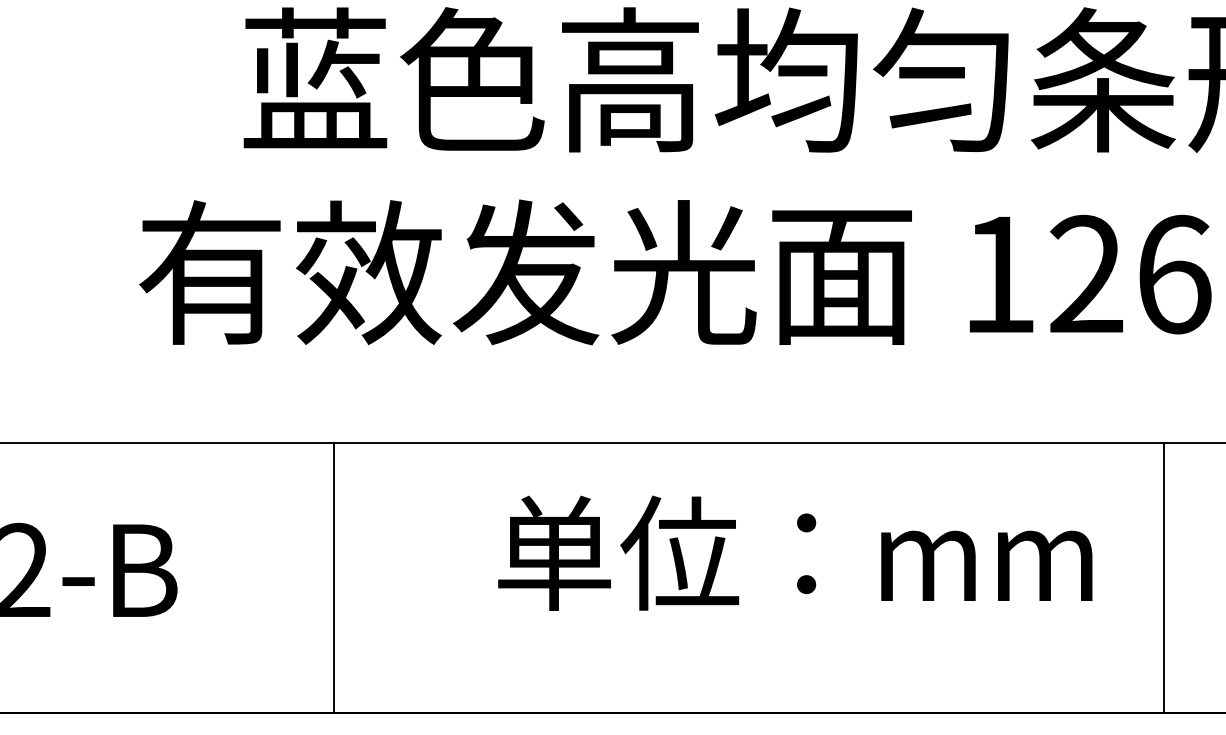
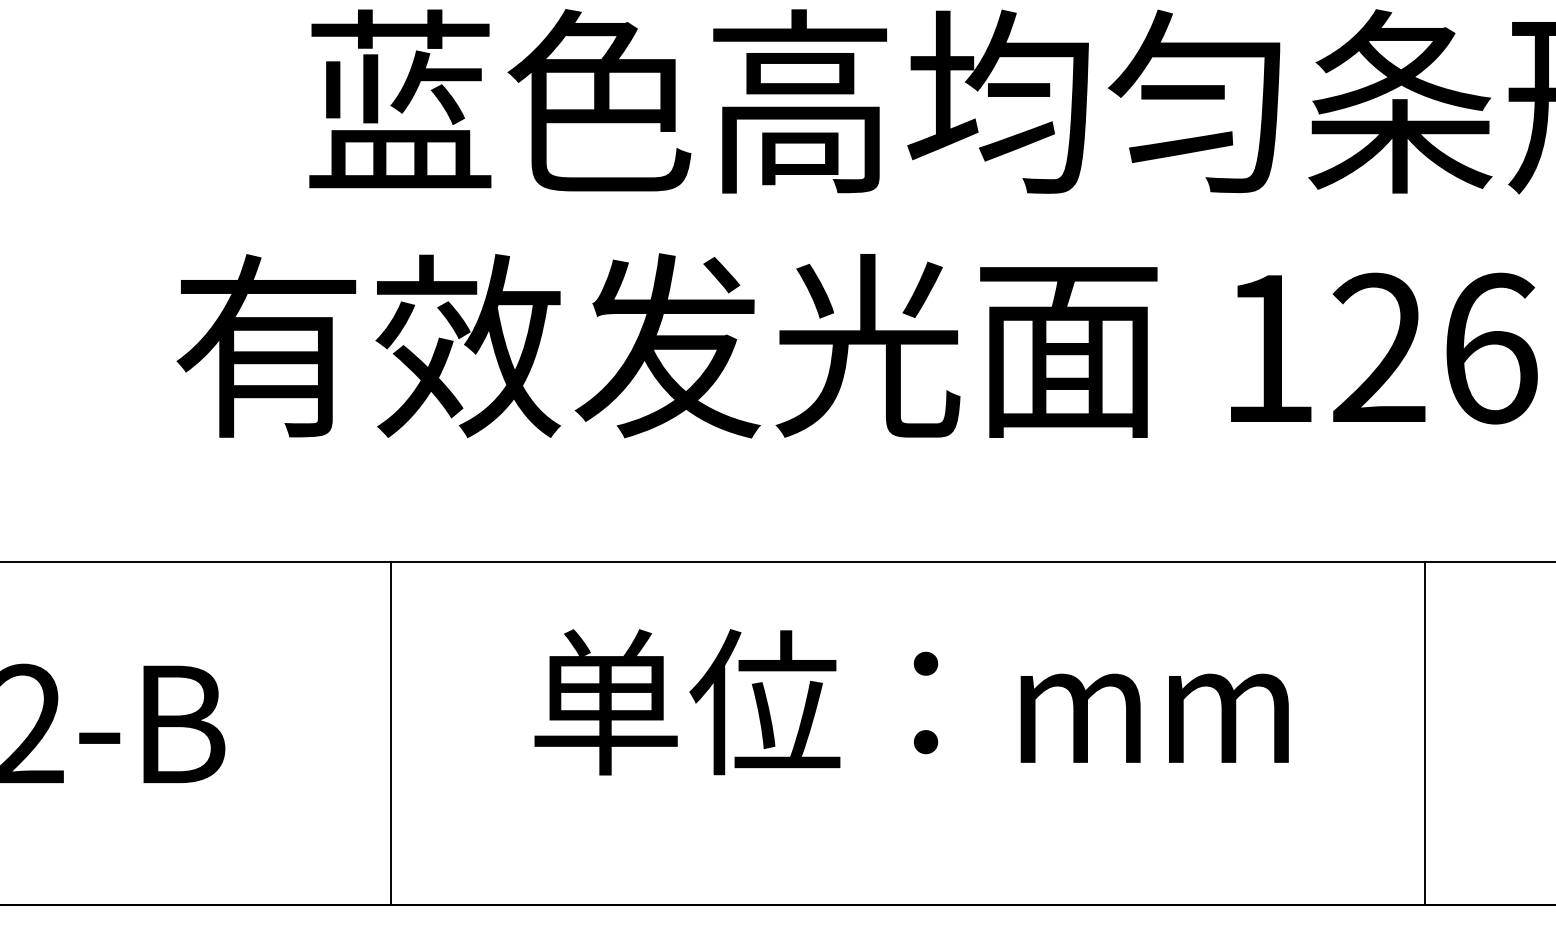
text: (795, 552) -> (911, 701), moved
line: (334, 578) -> (391, 734), moved
line: (1163, 578) -> (1424, 734), moved

